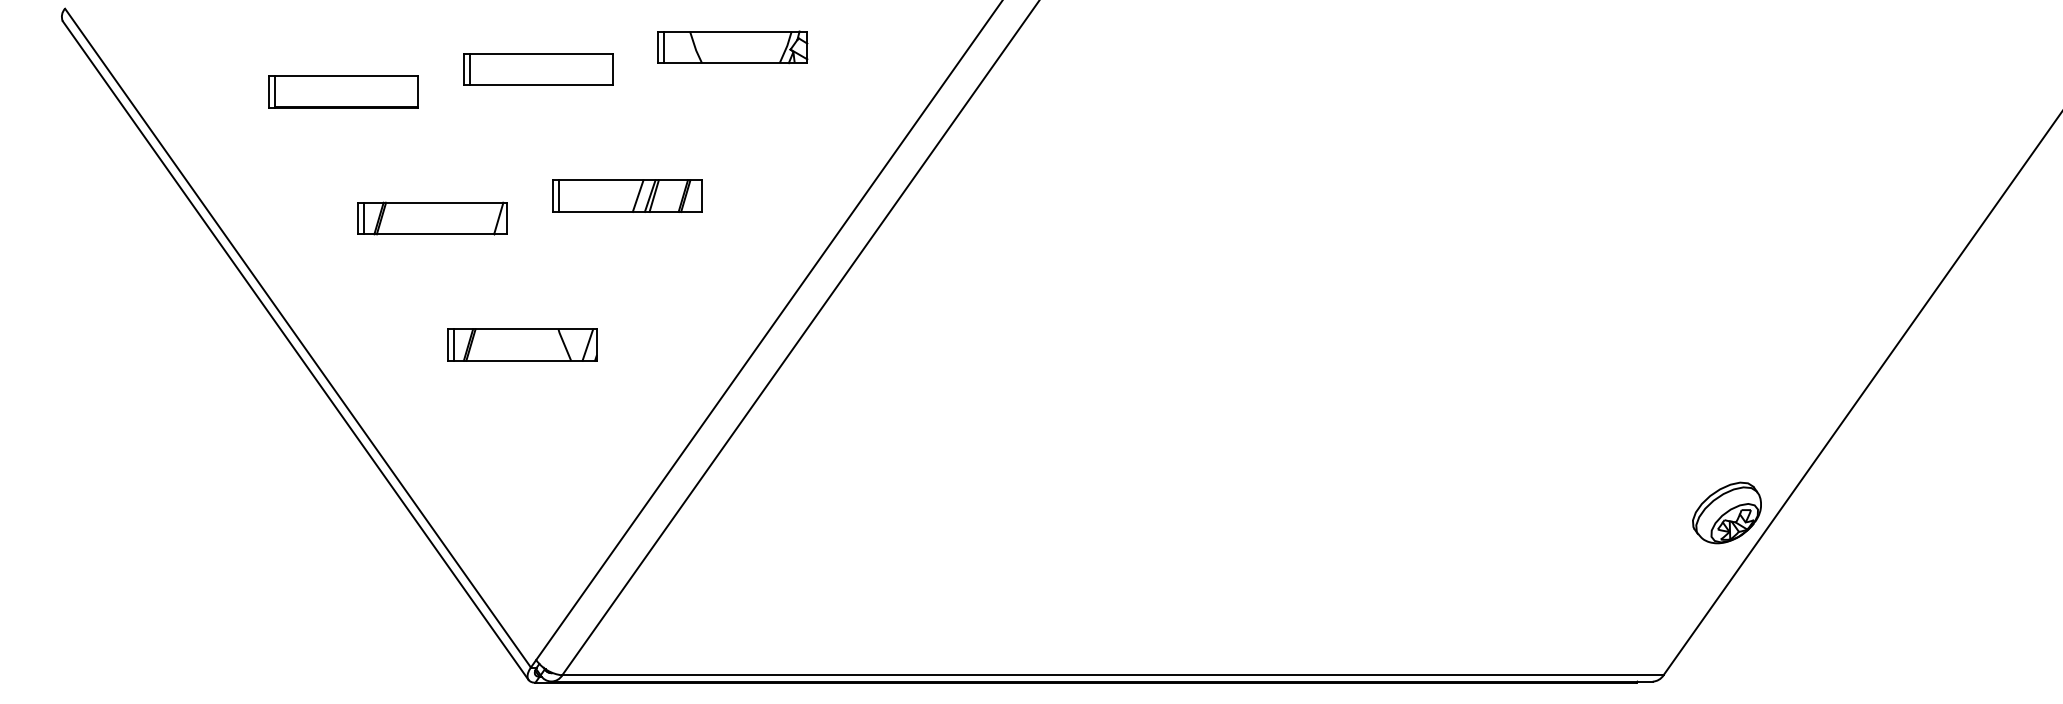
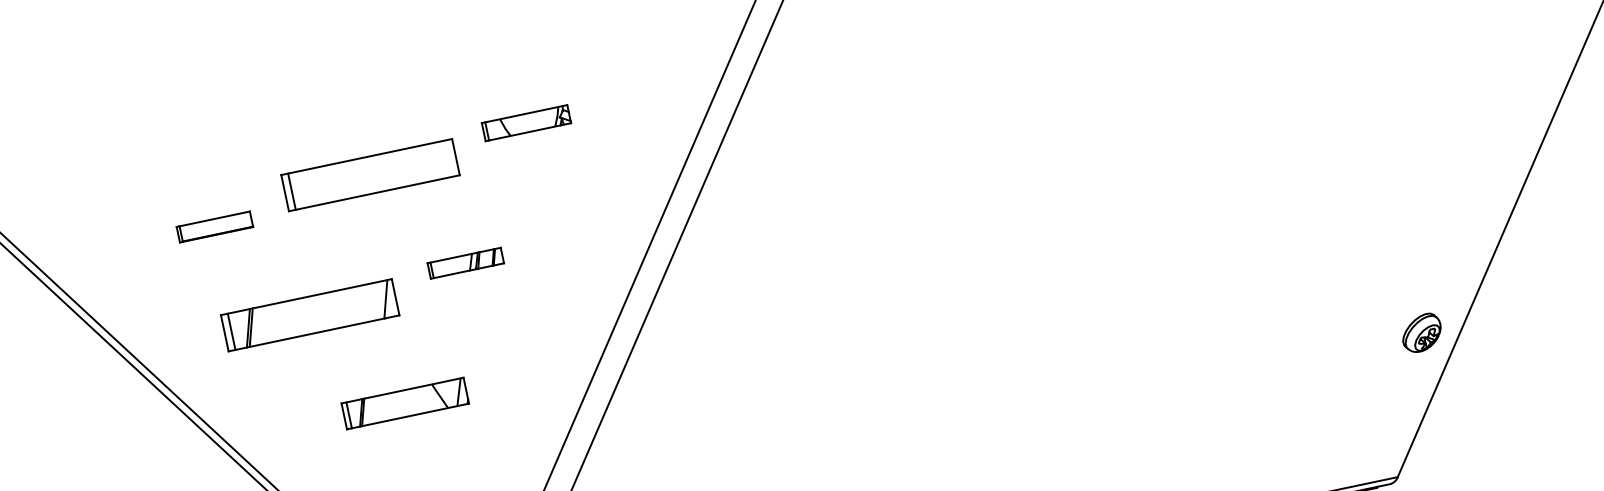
part: (732, 47) -> (526, 123), size x0.7
part: (538, 69) -> (370, 174), size x1.4
part: (343, 91) -> (214, 226), size x0.6
part: (627, 195) -> (465, 262), size x0.6
part: (432, 218) -> (309, 315), size x1.4
part: (1726, 512) -> (1421, 332), size x0.7

